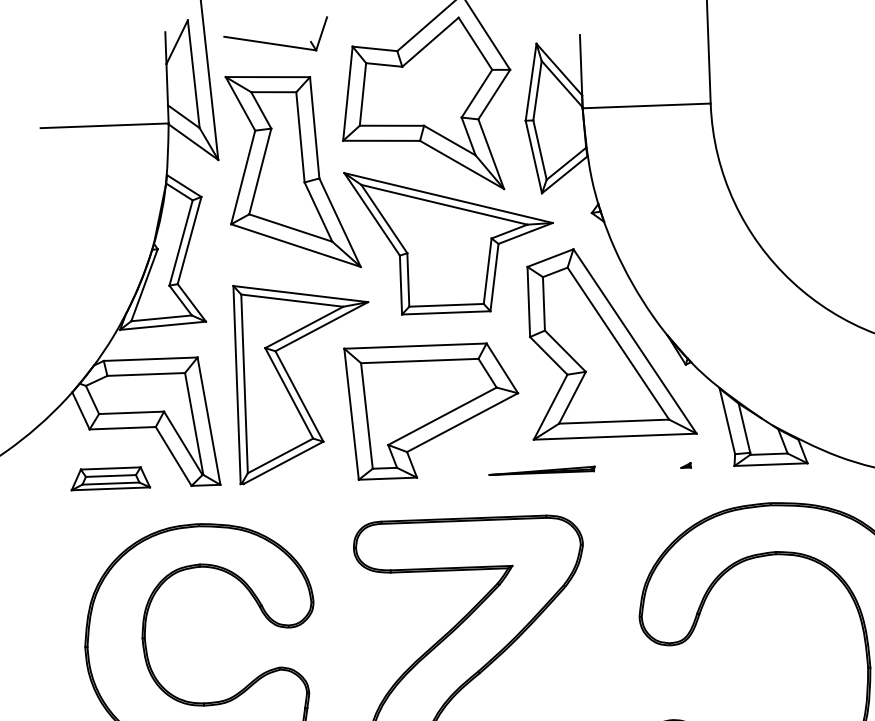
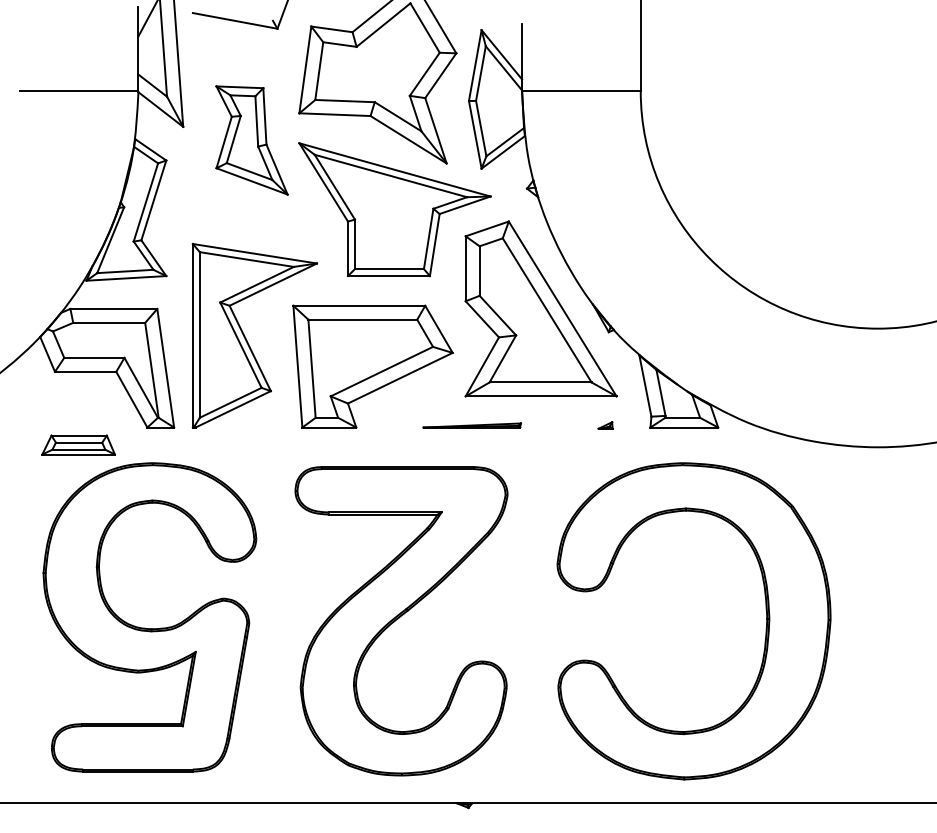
part: (292, 172) -> (251, 140), size x0.6
part: (685, 465) -> (605, 425), size x1.6
part: (110, 478) -> (78, 444), moved

